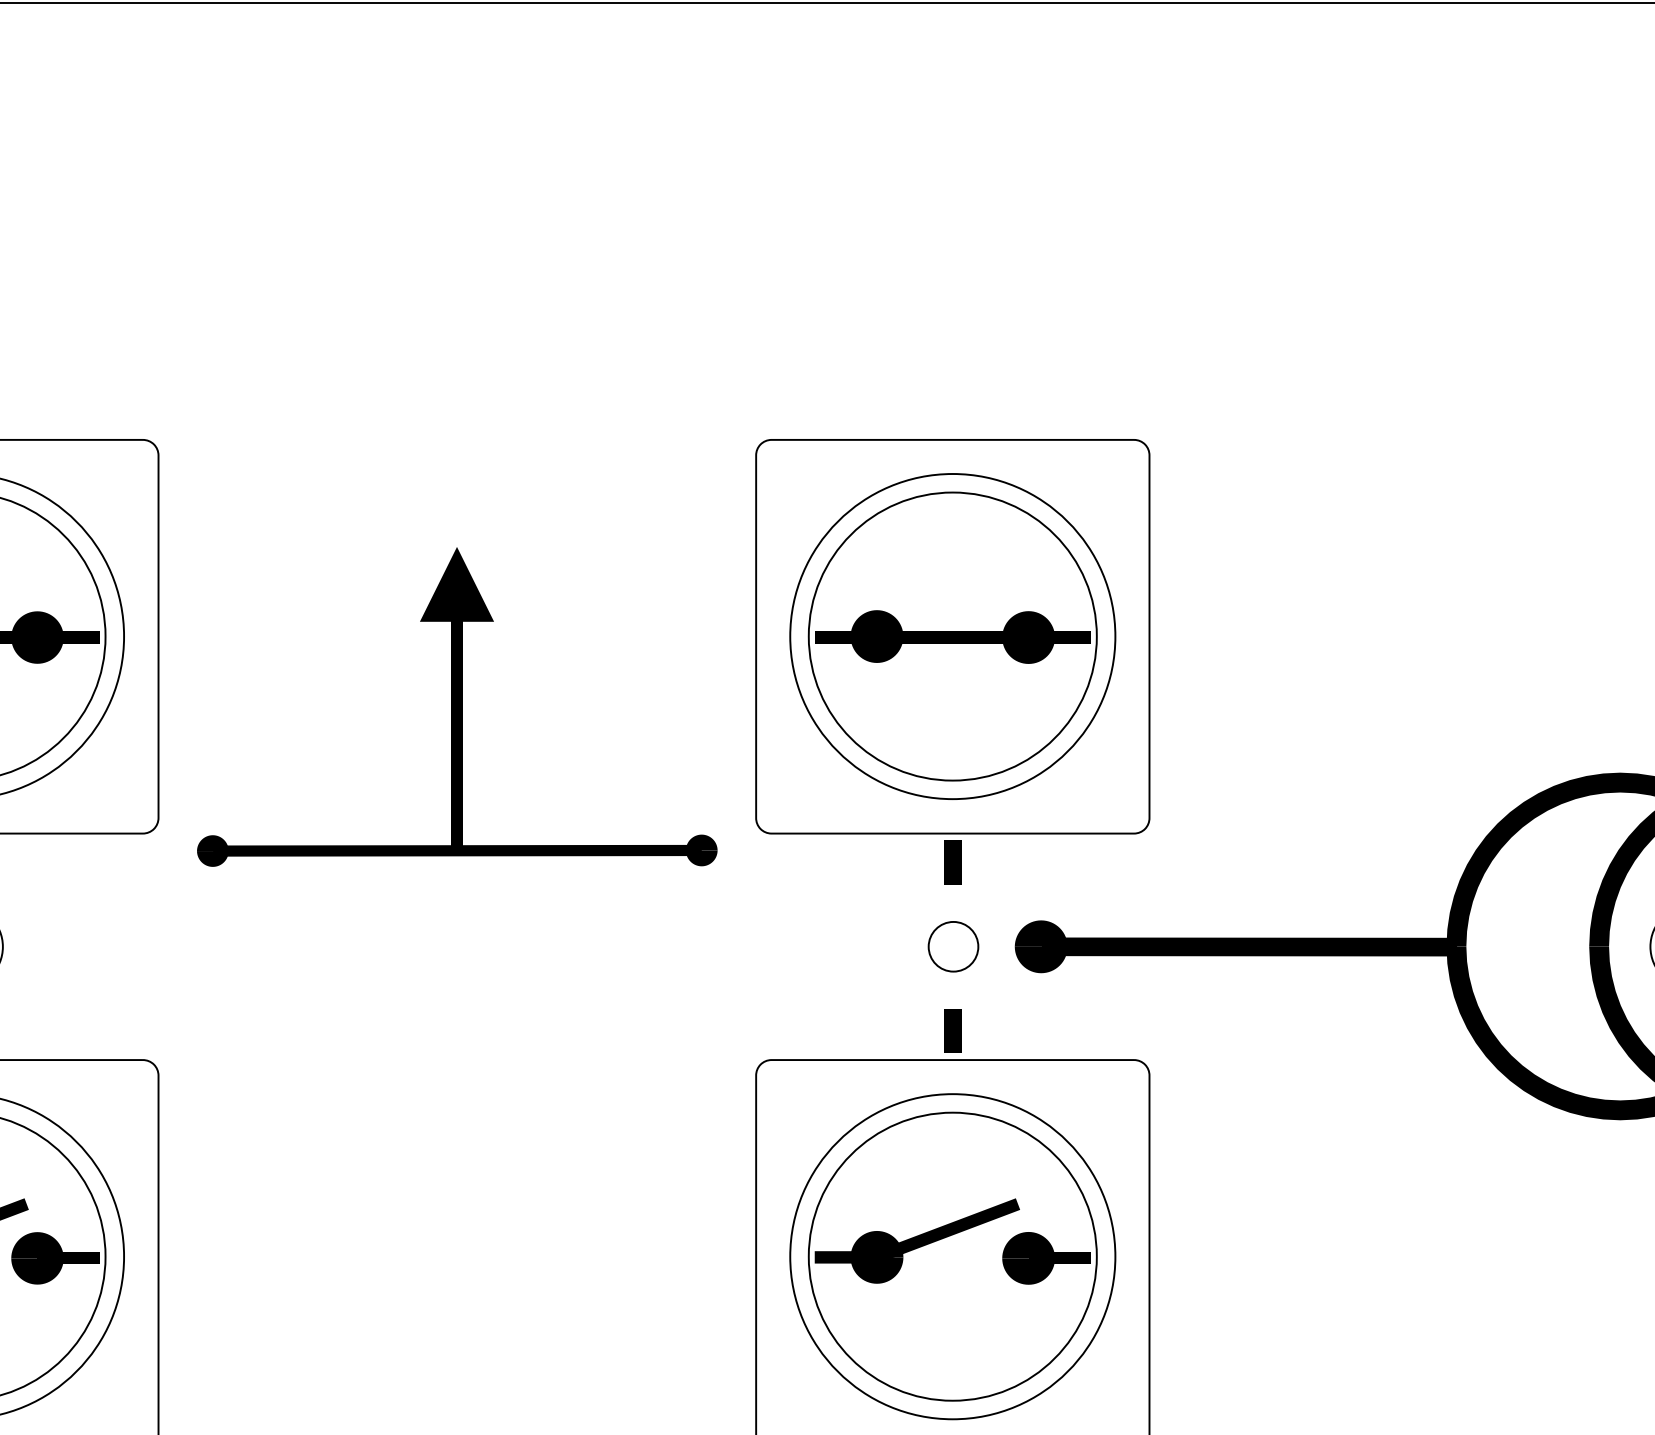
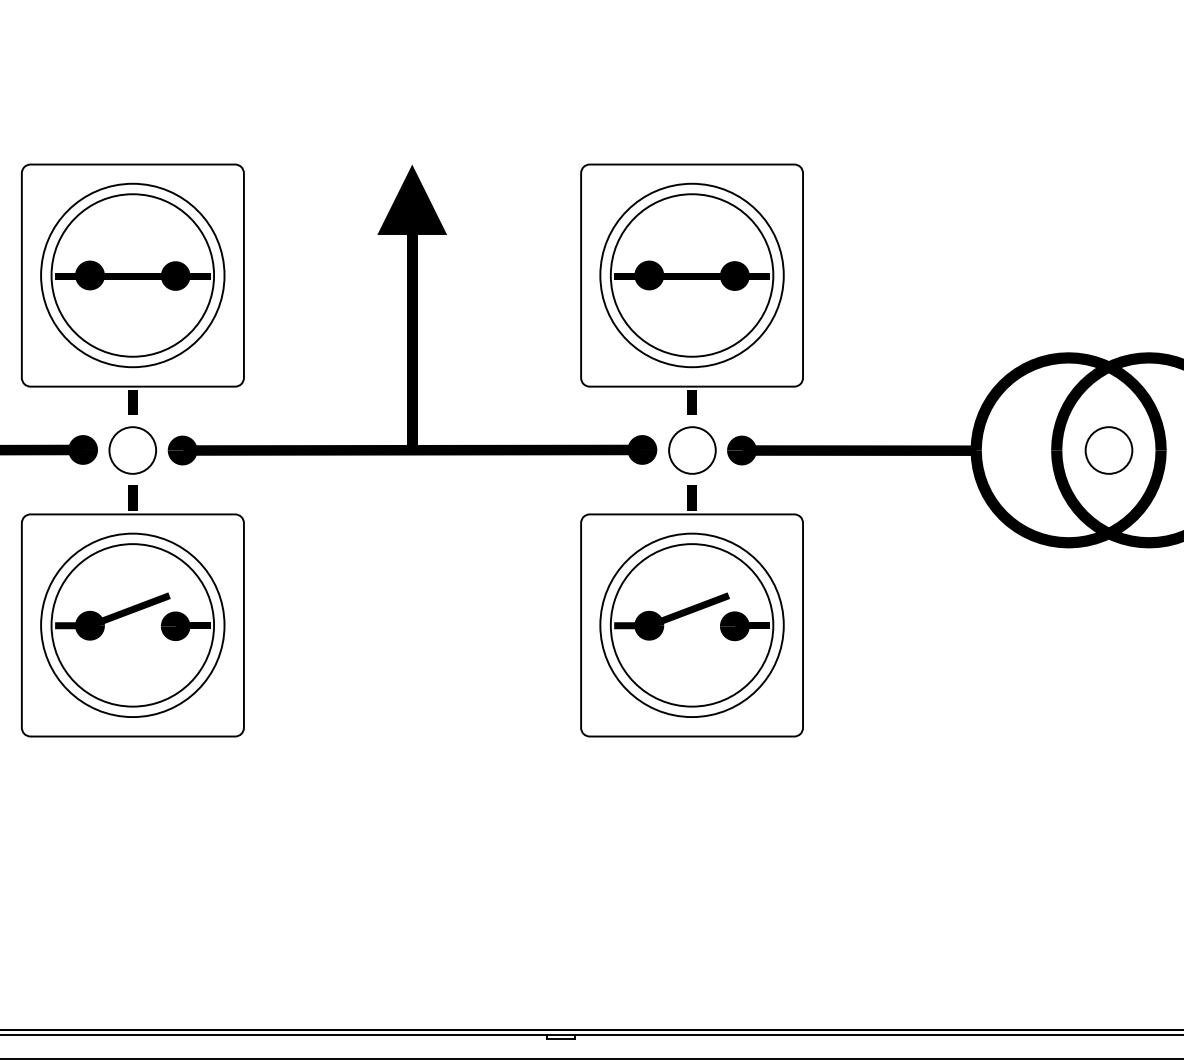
part: (457, 707) -> (412, 315), size x1.67
circle: (953, 946) -> (692, 450), size x1.67

